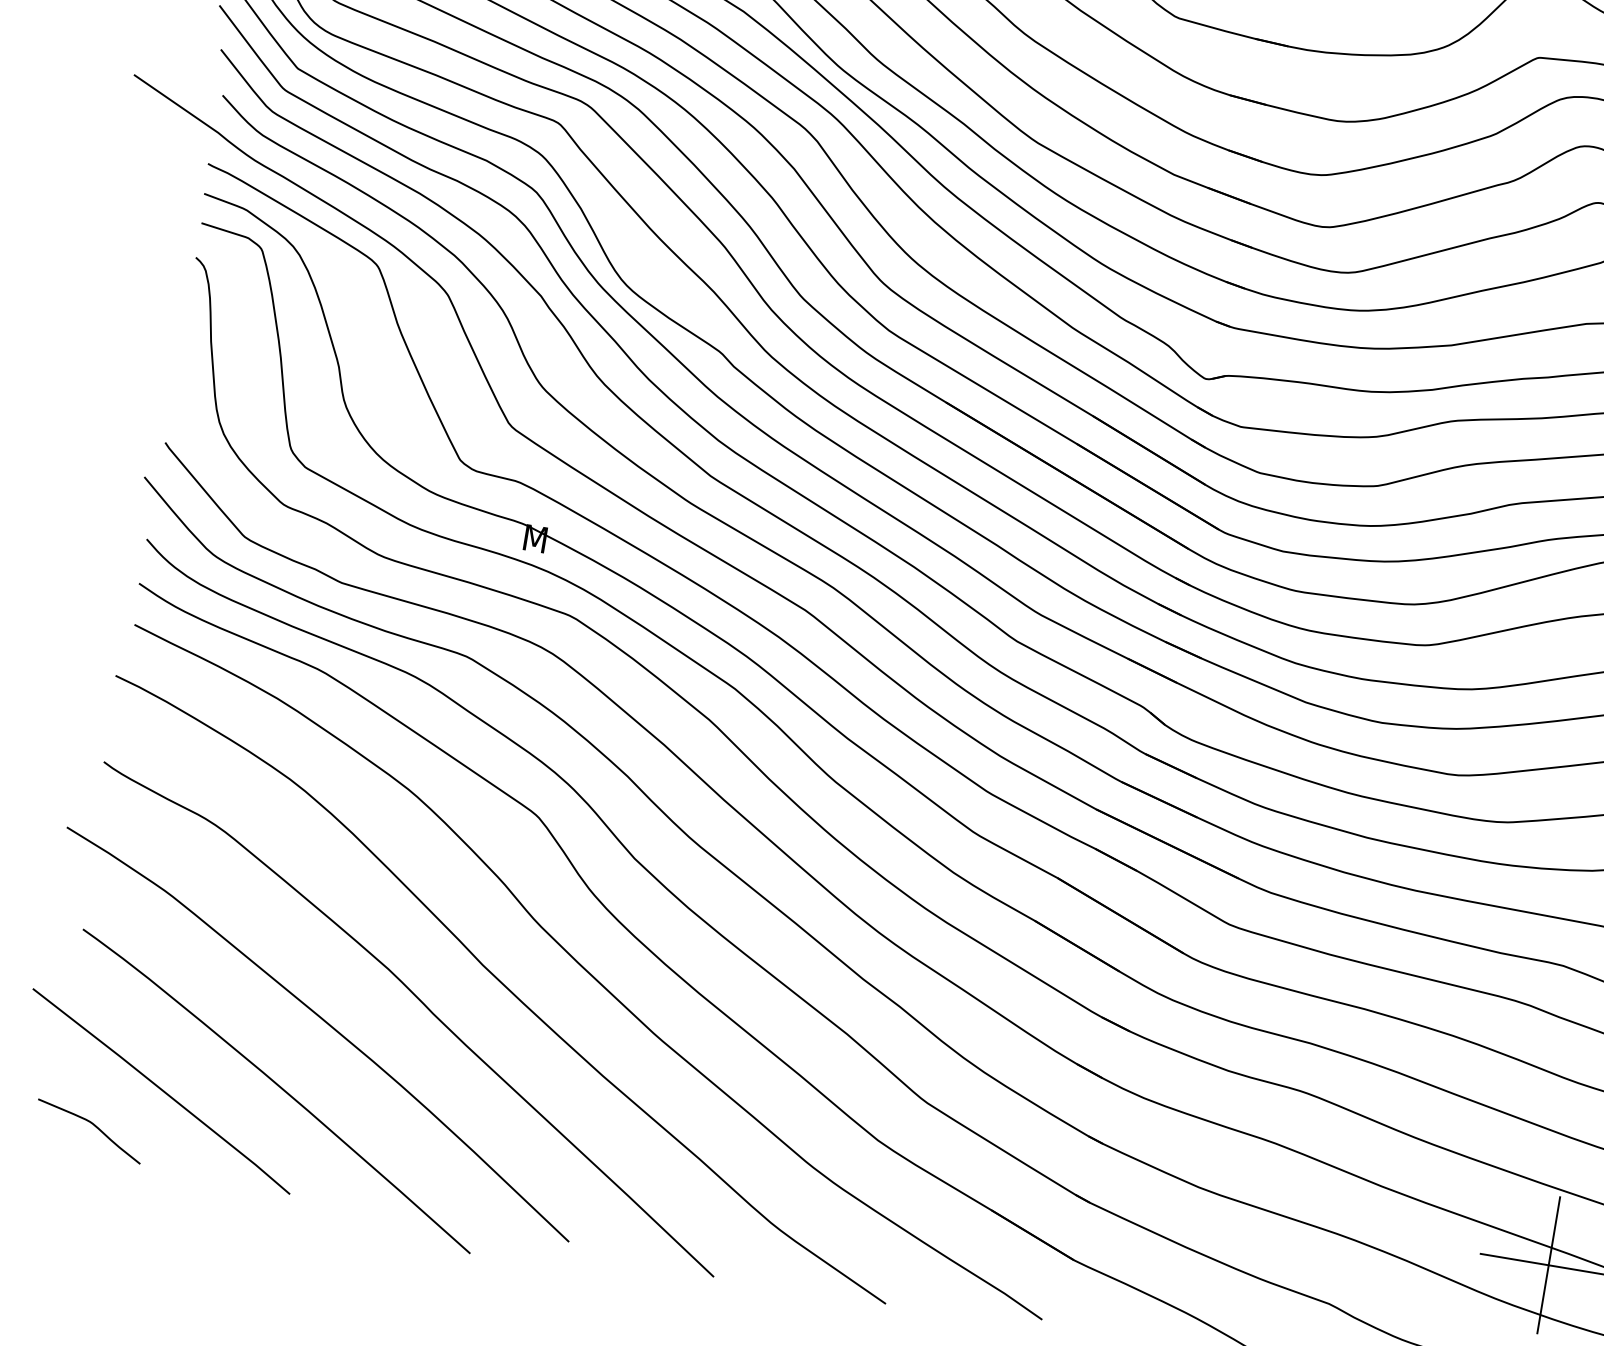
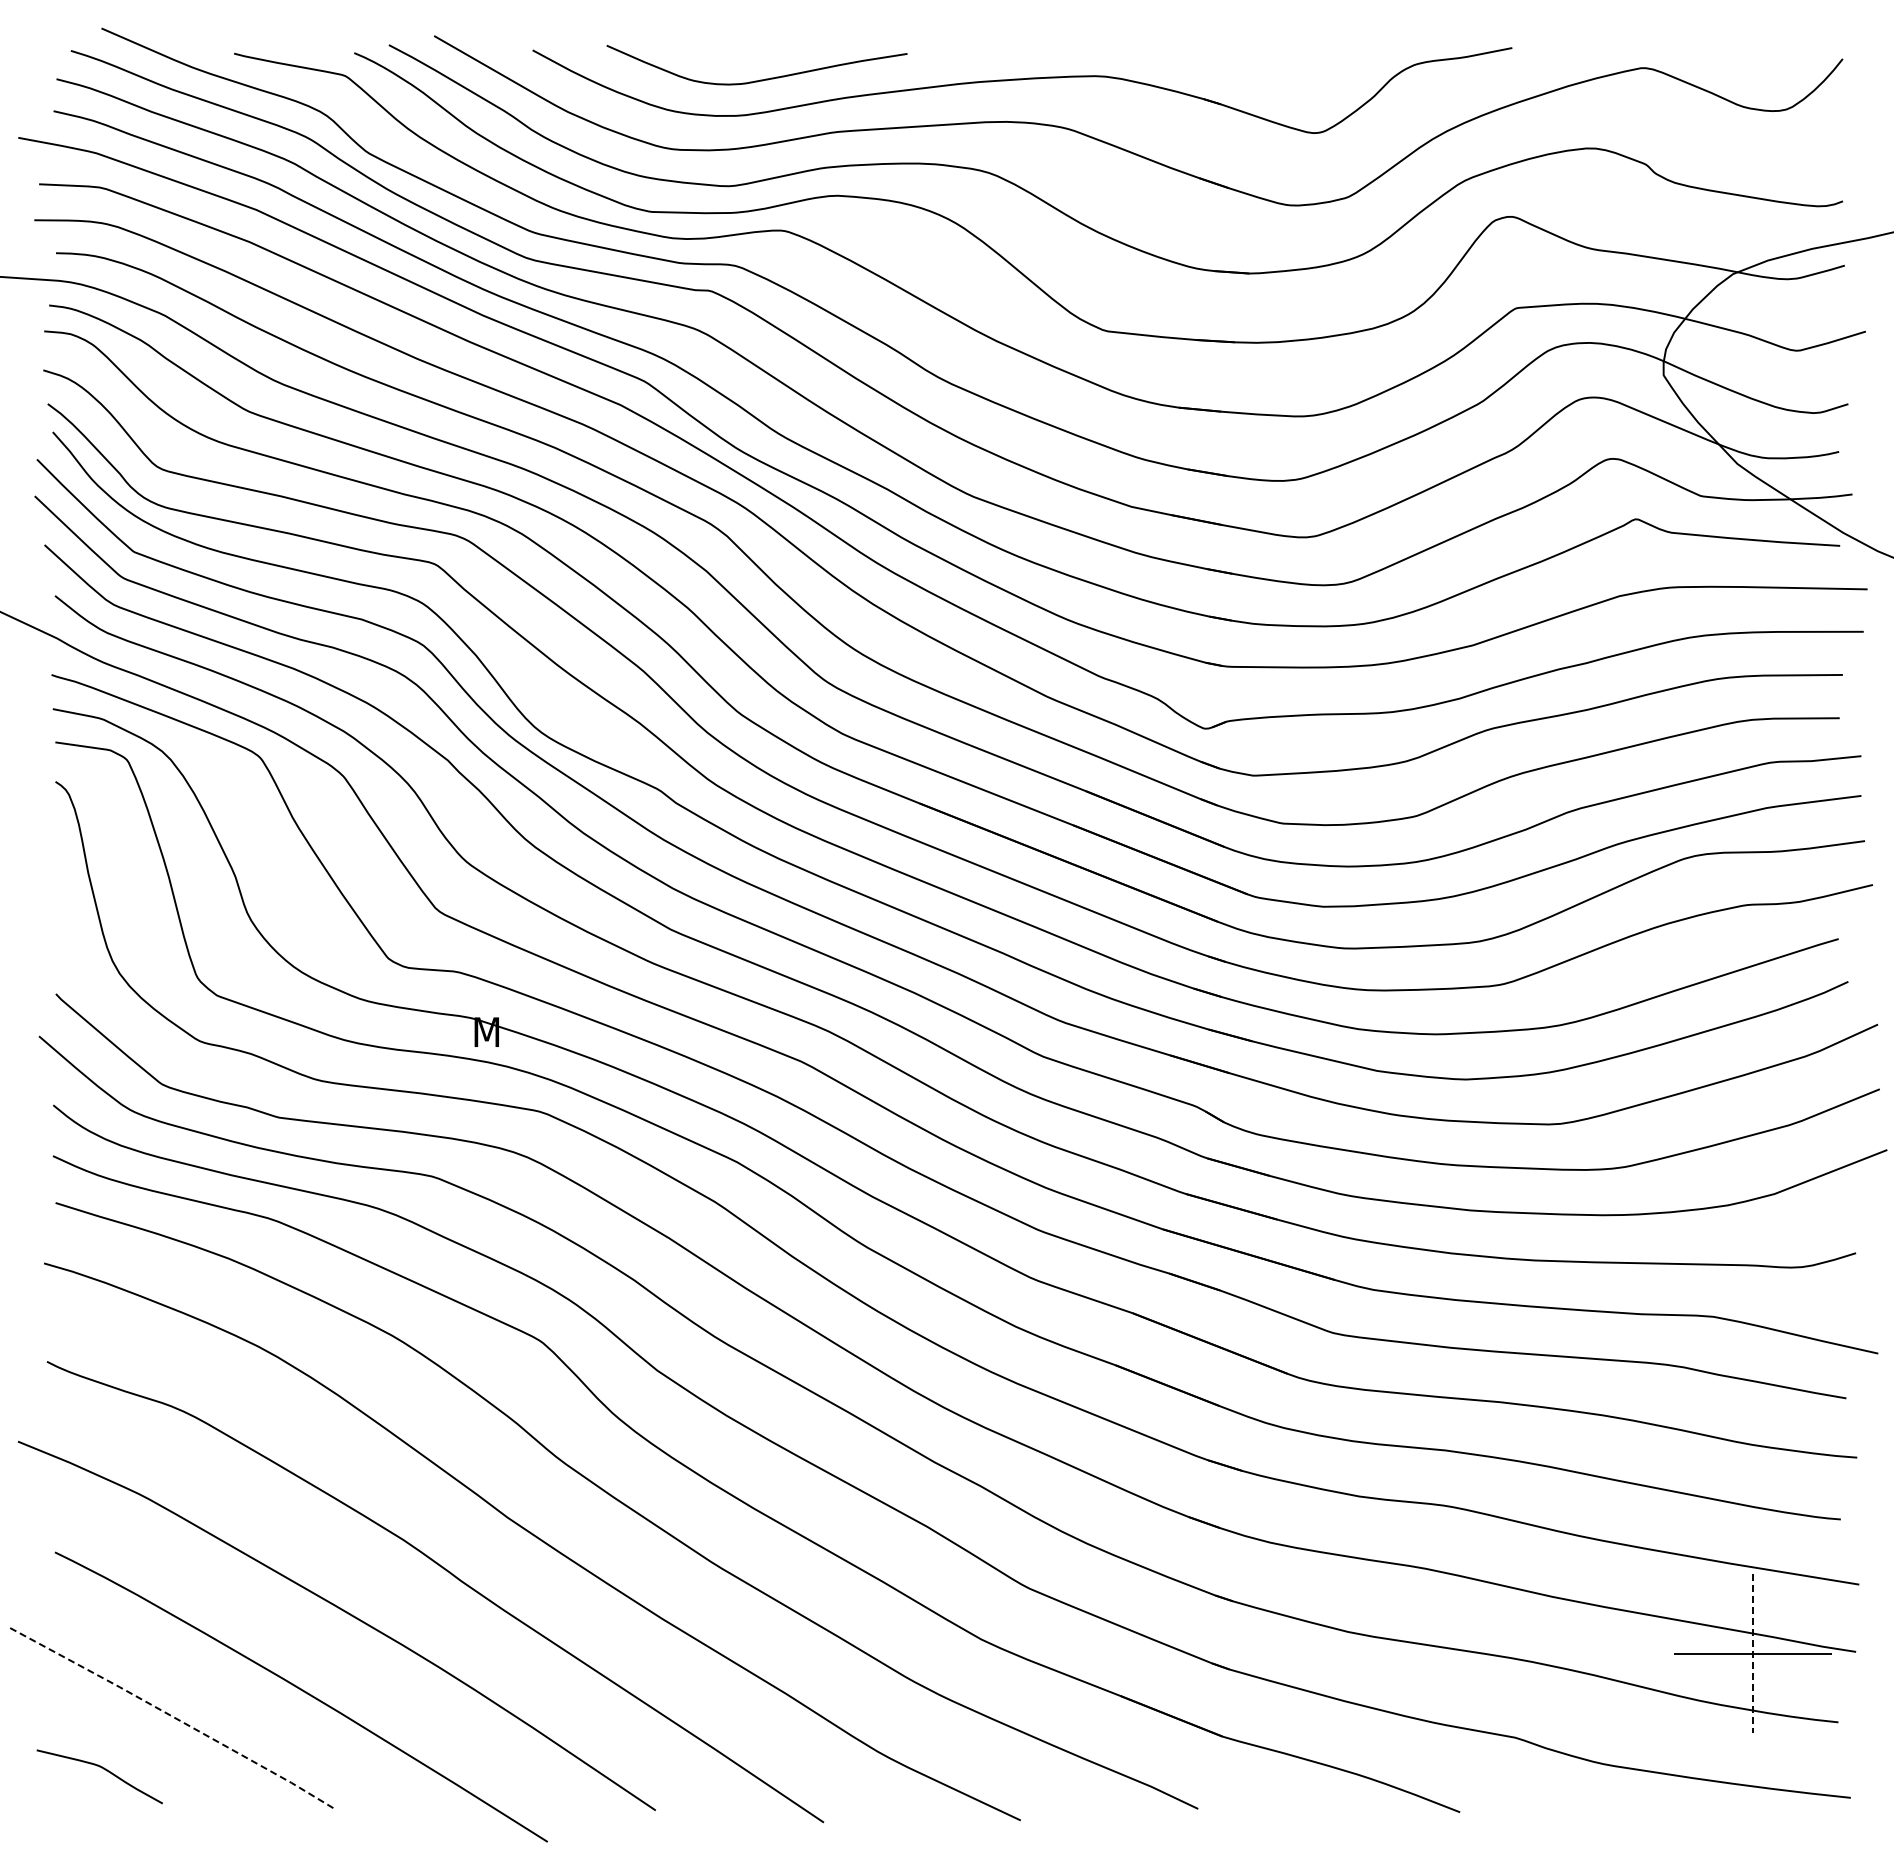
line: (163, 1090) -> (174, 1717), solid -> dashed
line: (1548, 1266) -> (1753, 1654), solid -> dashed

